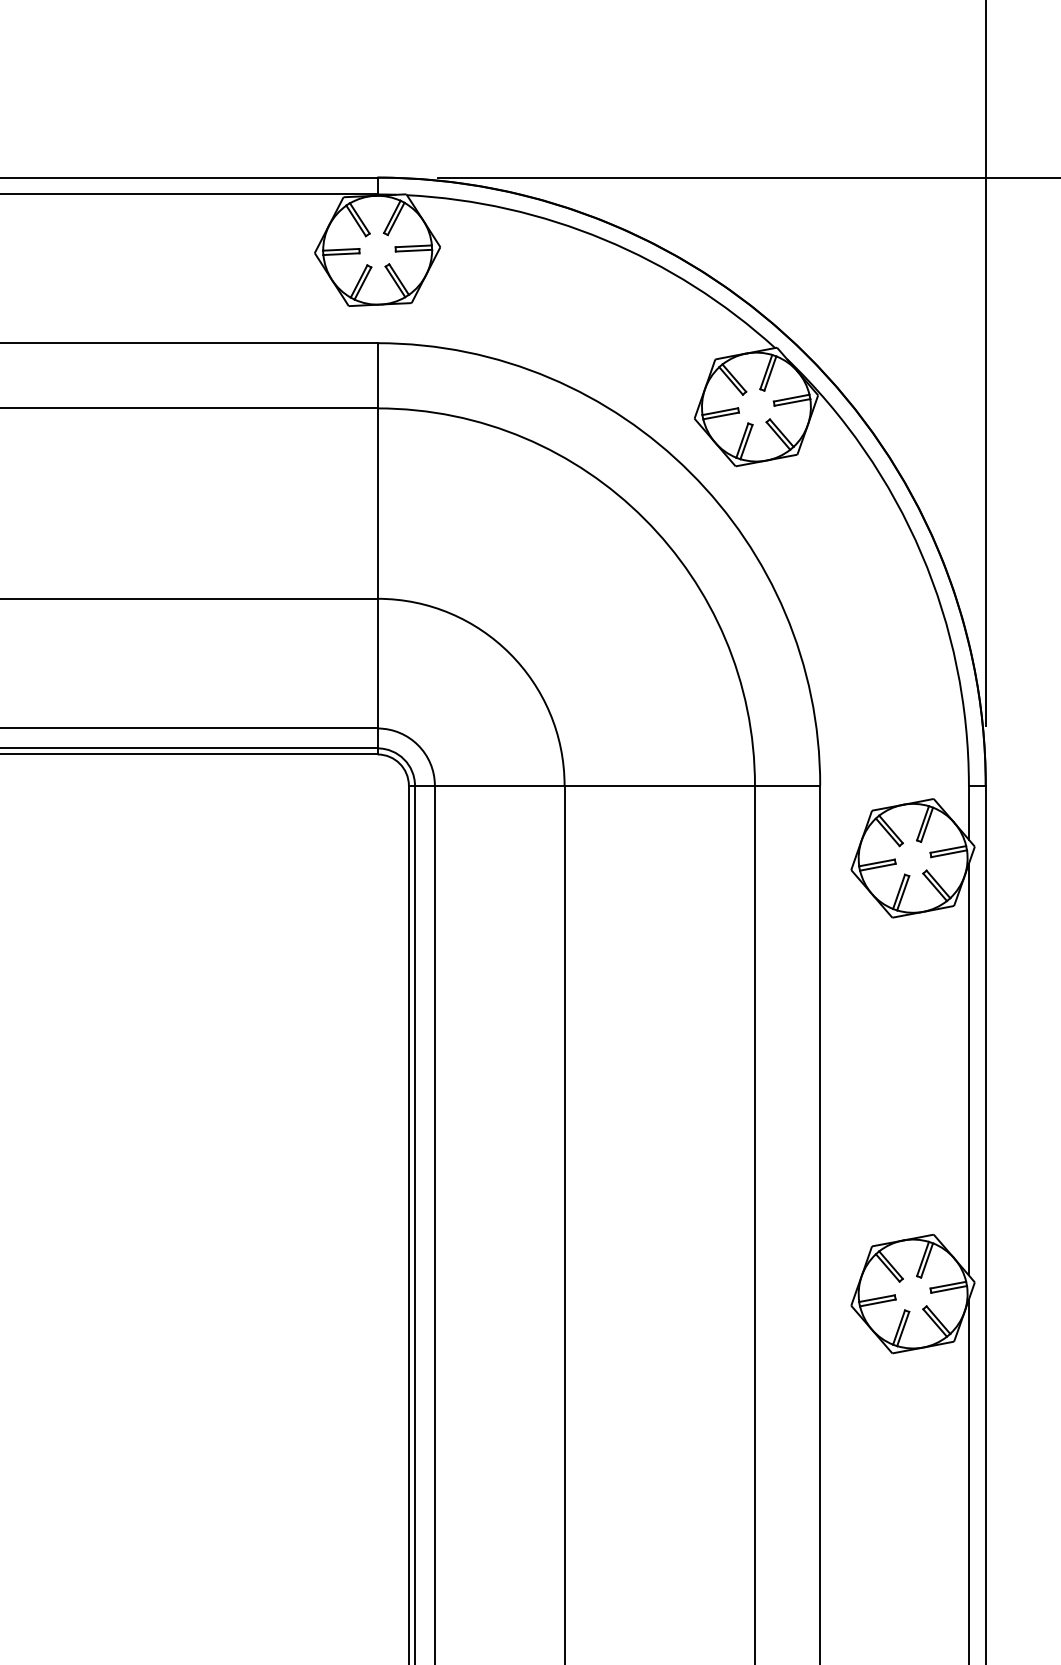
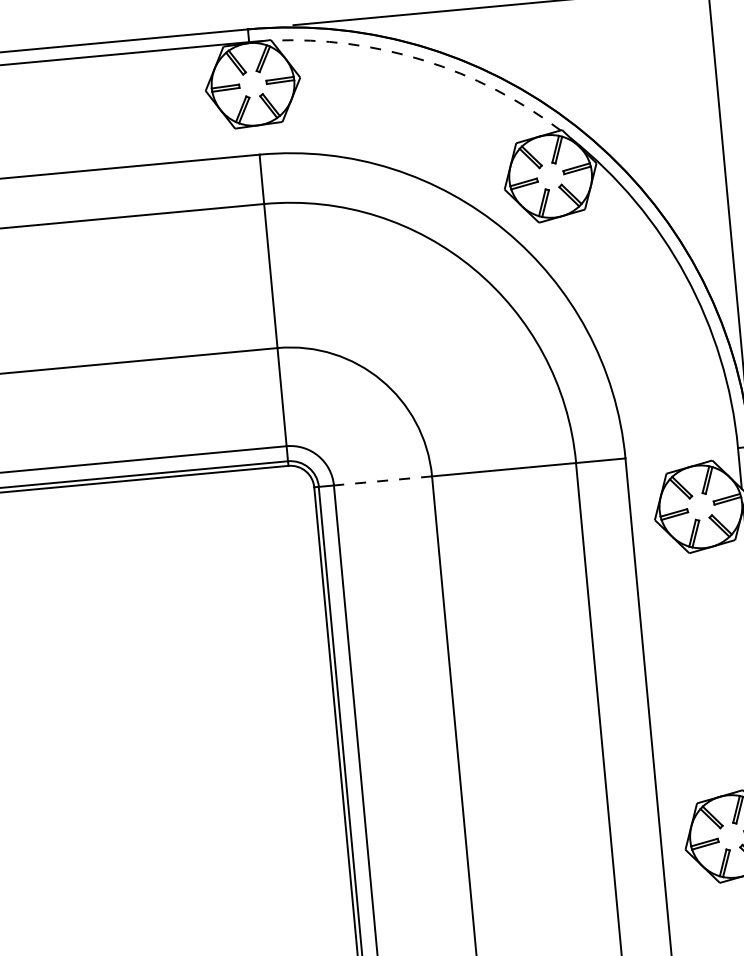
arc: (604, 239) -> (423, 60), solid -> dashed
line: (499, 785) -> (382, 480), solid -> dashed

